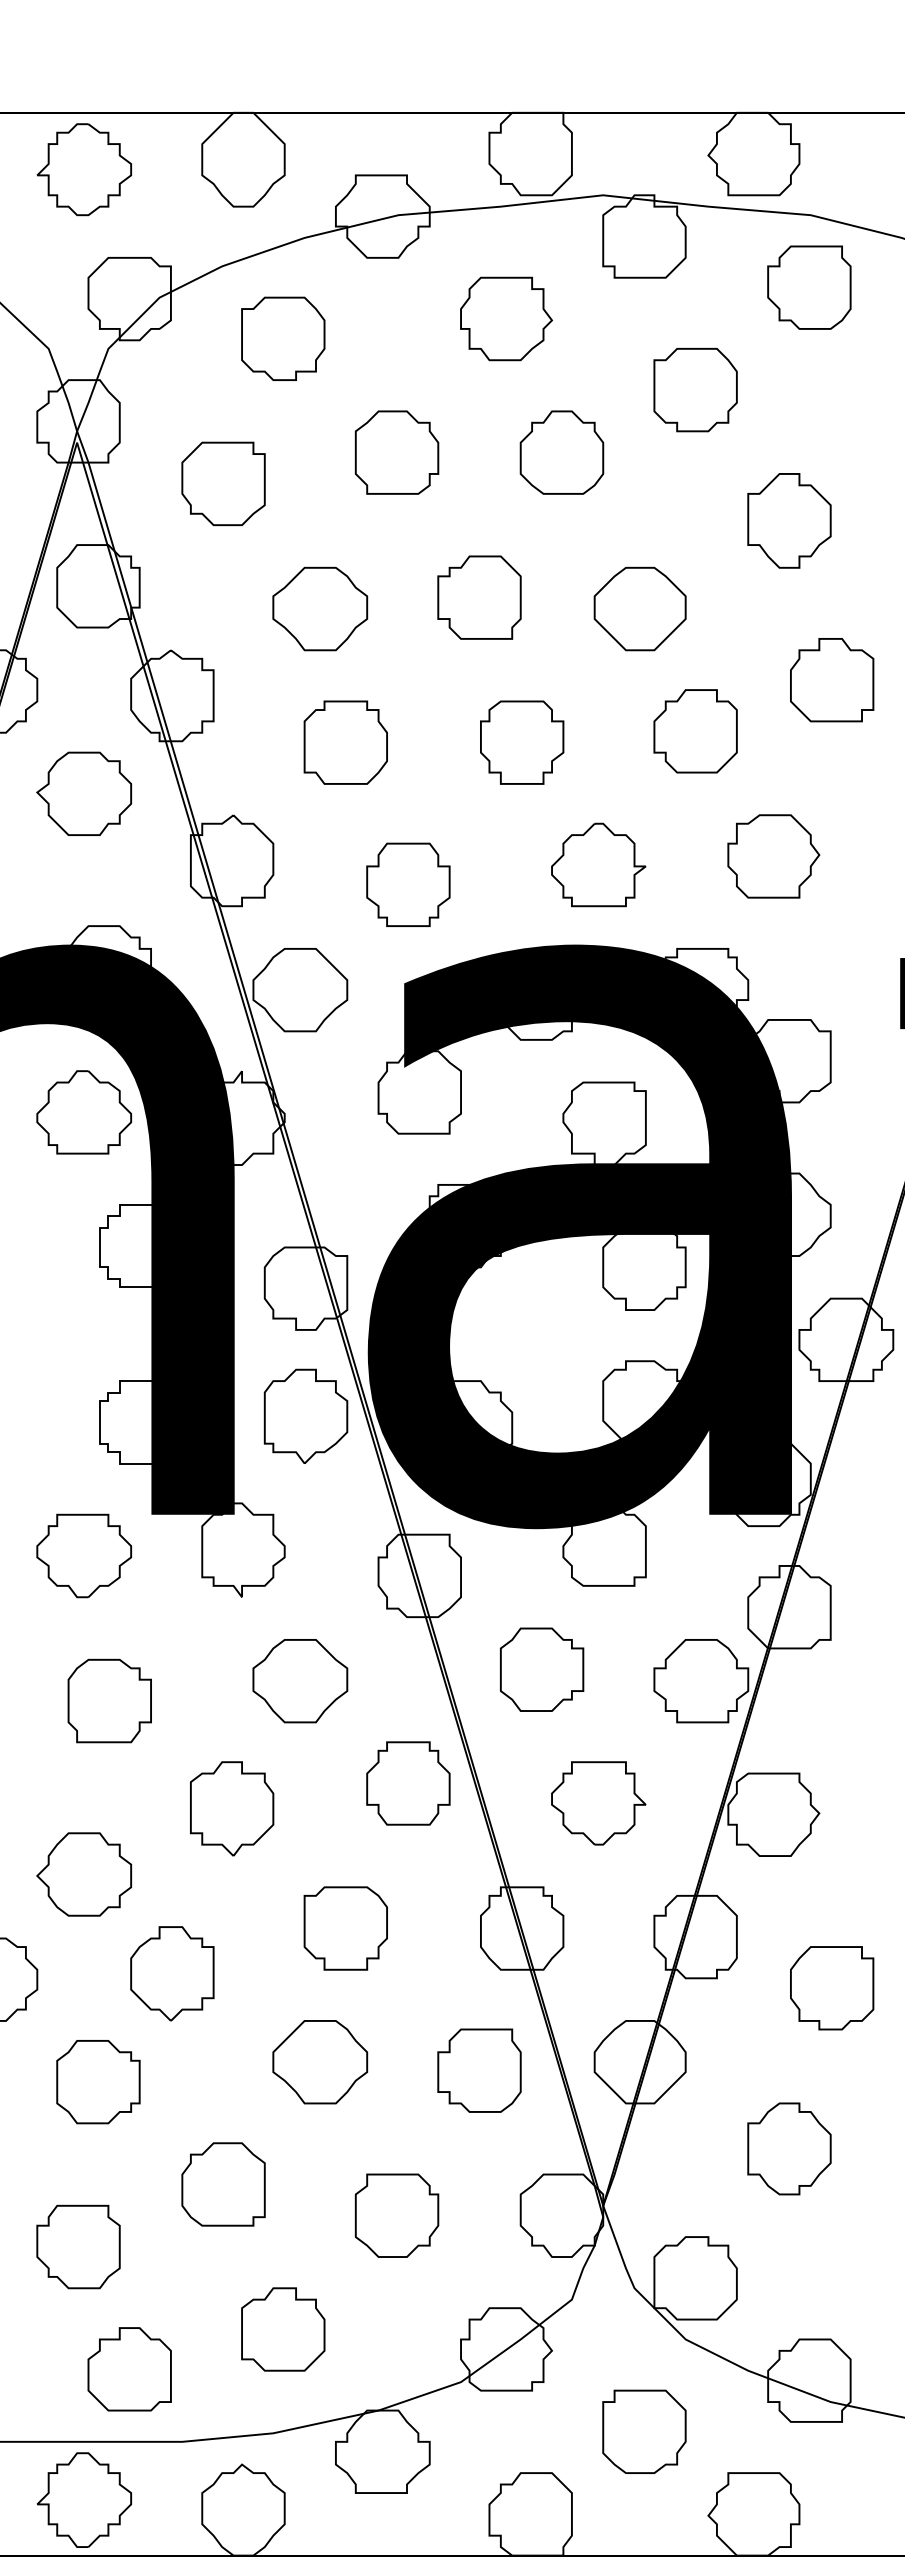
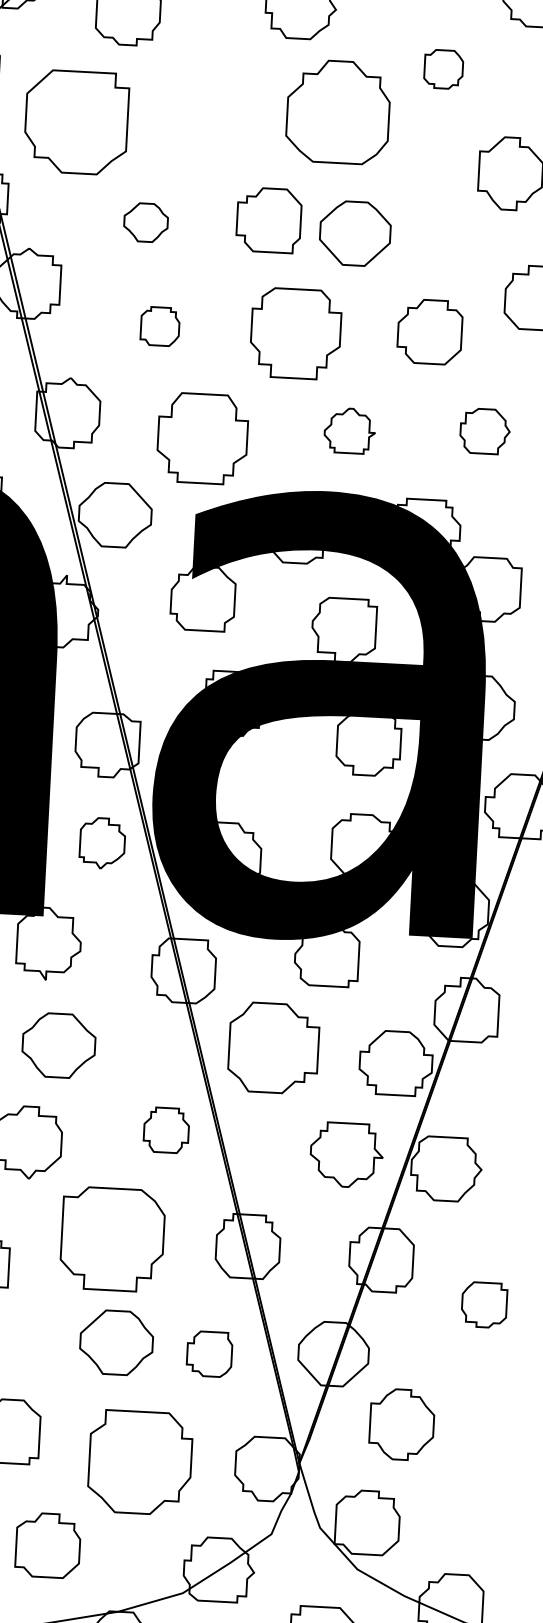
part: (695, 390) -> (443, 69), size x0.6
part: (396, 452) -> (210, 105), removed
part: (561, 452) -> (337, 111), size x1.6
part: (223, 483) -> (76, 122), size x1.6
part: (320, 608) -> (146, 222), size x0.6
part: (639, 608) -> (354, 233), moved
part: (345, 742) -> (160, 326), size x0.6
part: (522, 742) -> (296, 333), size x1.4
part: (773, 856) -> (484, 431), size x0.7
part: (598, 864) -> (349, 430), size x0.7
part: (408, 884) -> (202, 438), size x1.4
part: (305, 1415) -> (102, 842), size x0.7
part: (542, 1669) -> (274, 1047), size x1.4
part: (300, 1681) -> (59, 1045), moved
part: (408, 1783) -> (166, 1130), size x0.7
part: (598, 1803) -> (346, 1155), moved
part: (345, 1928) -> (112, 1239), size x1.6
part: (832, 1988) -> (484, 1305), size x0.7
part: (320, 2062) -> (116, 1343), moved
part: (479, 2070) -> (209, 1354), size x0.7
part: (789, 2148) -> (401, 1424), moved
part: (396, 2215) -> (139, 1462), size x1.6

